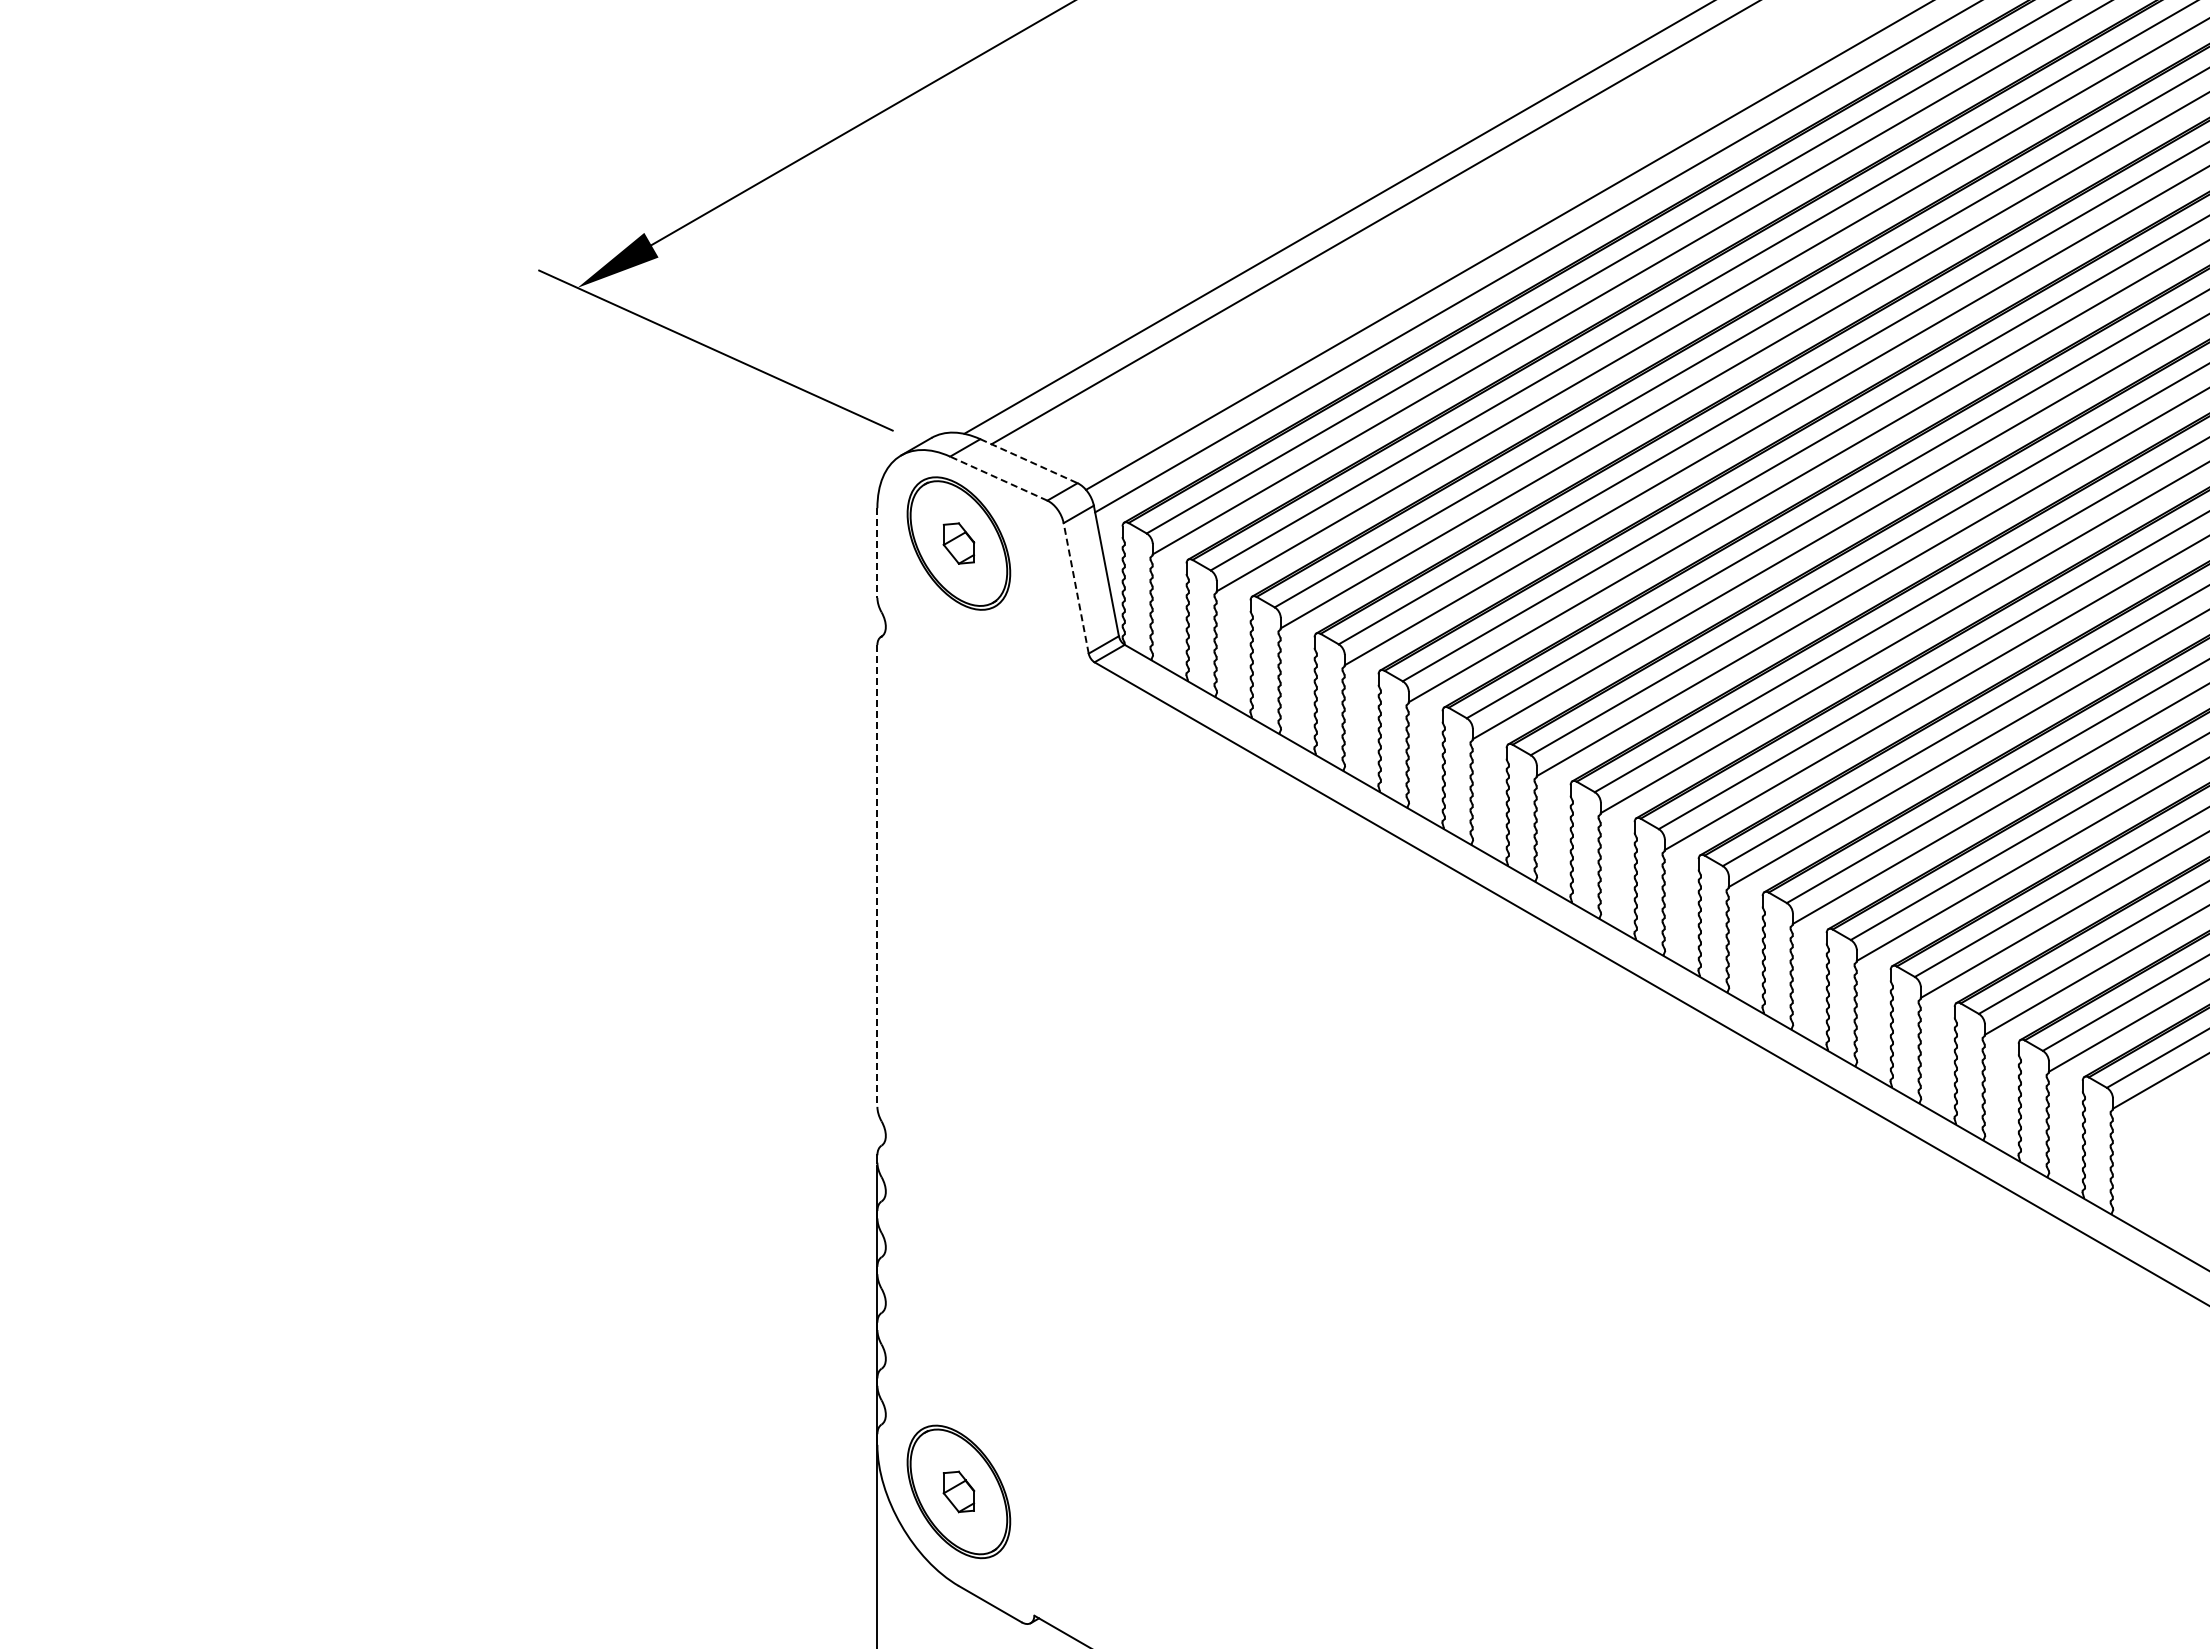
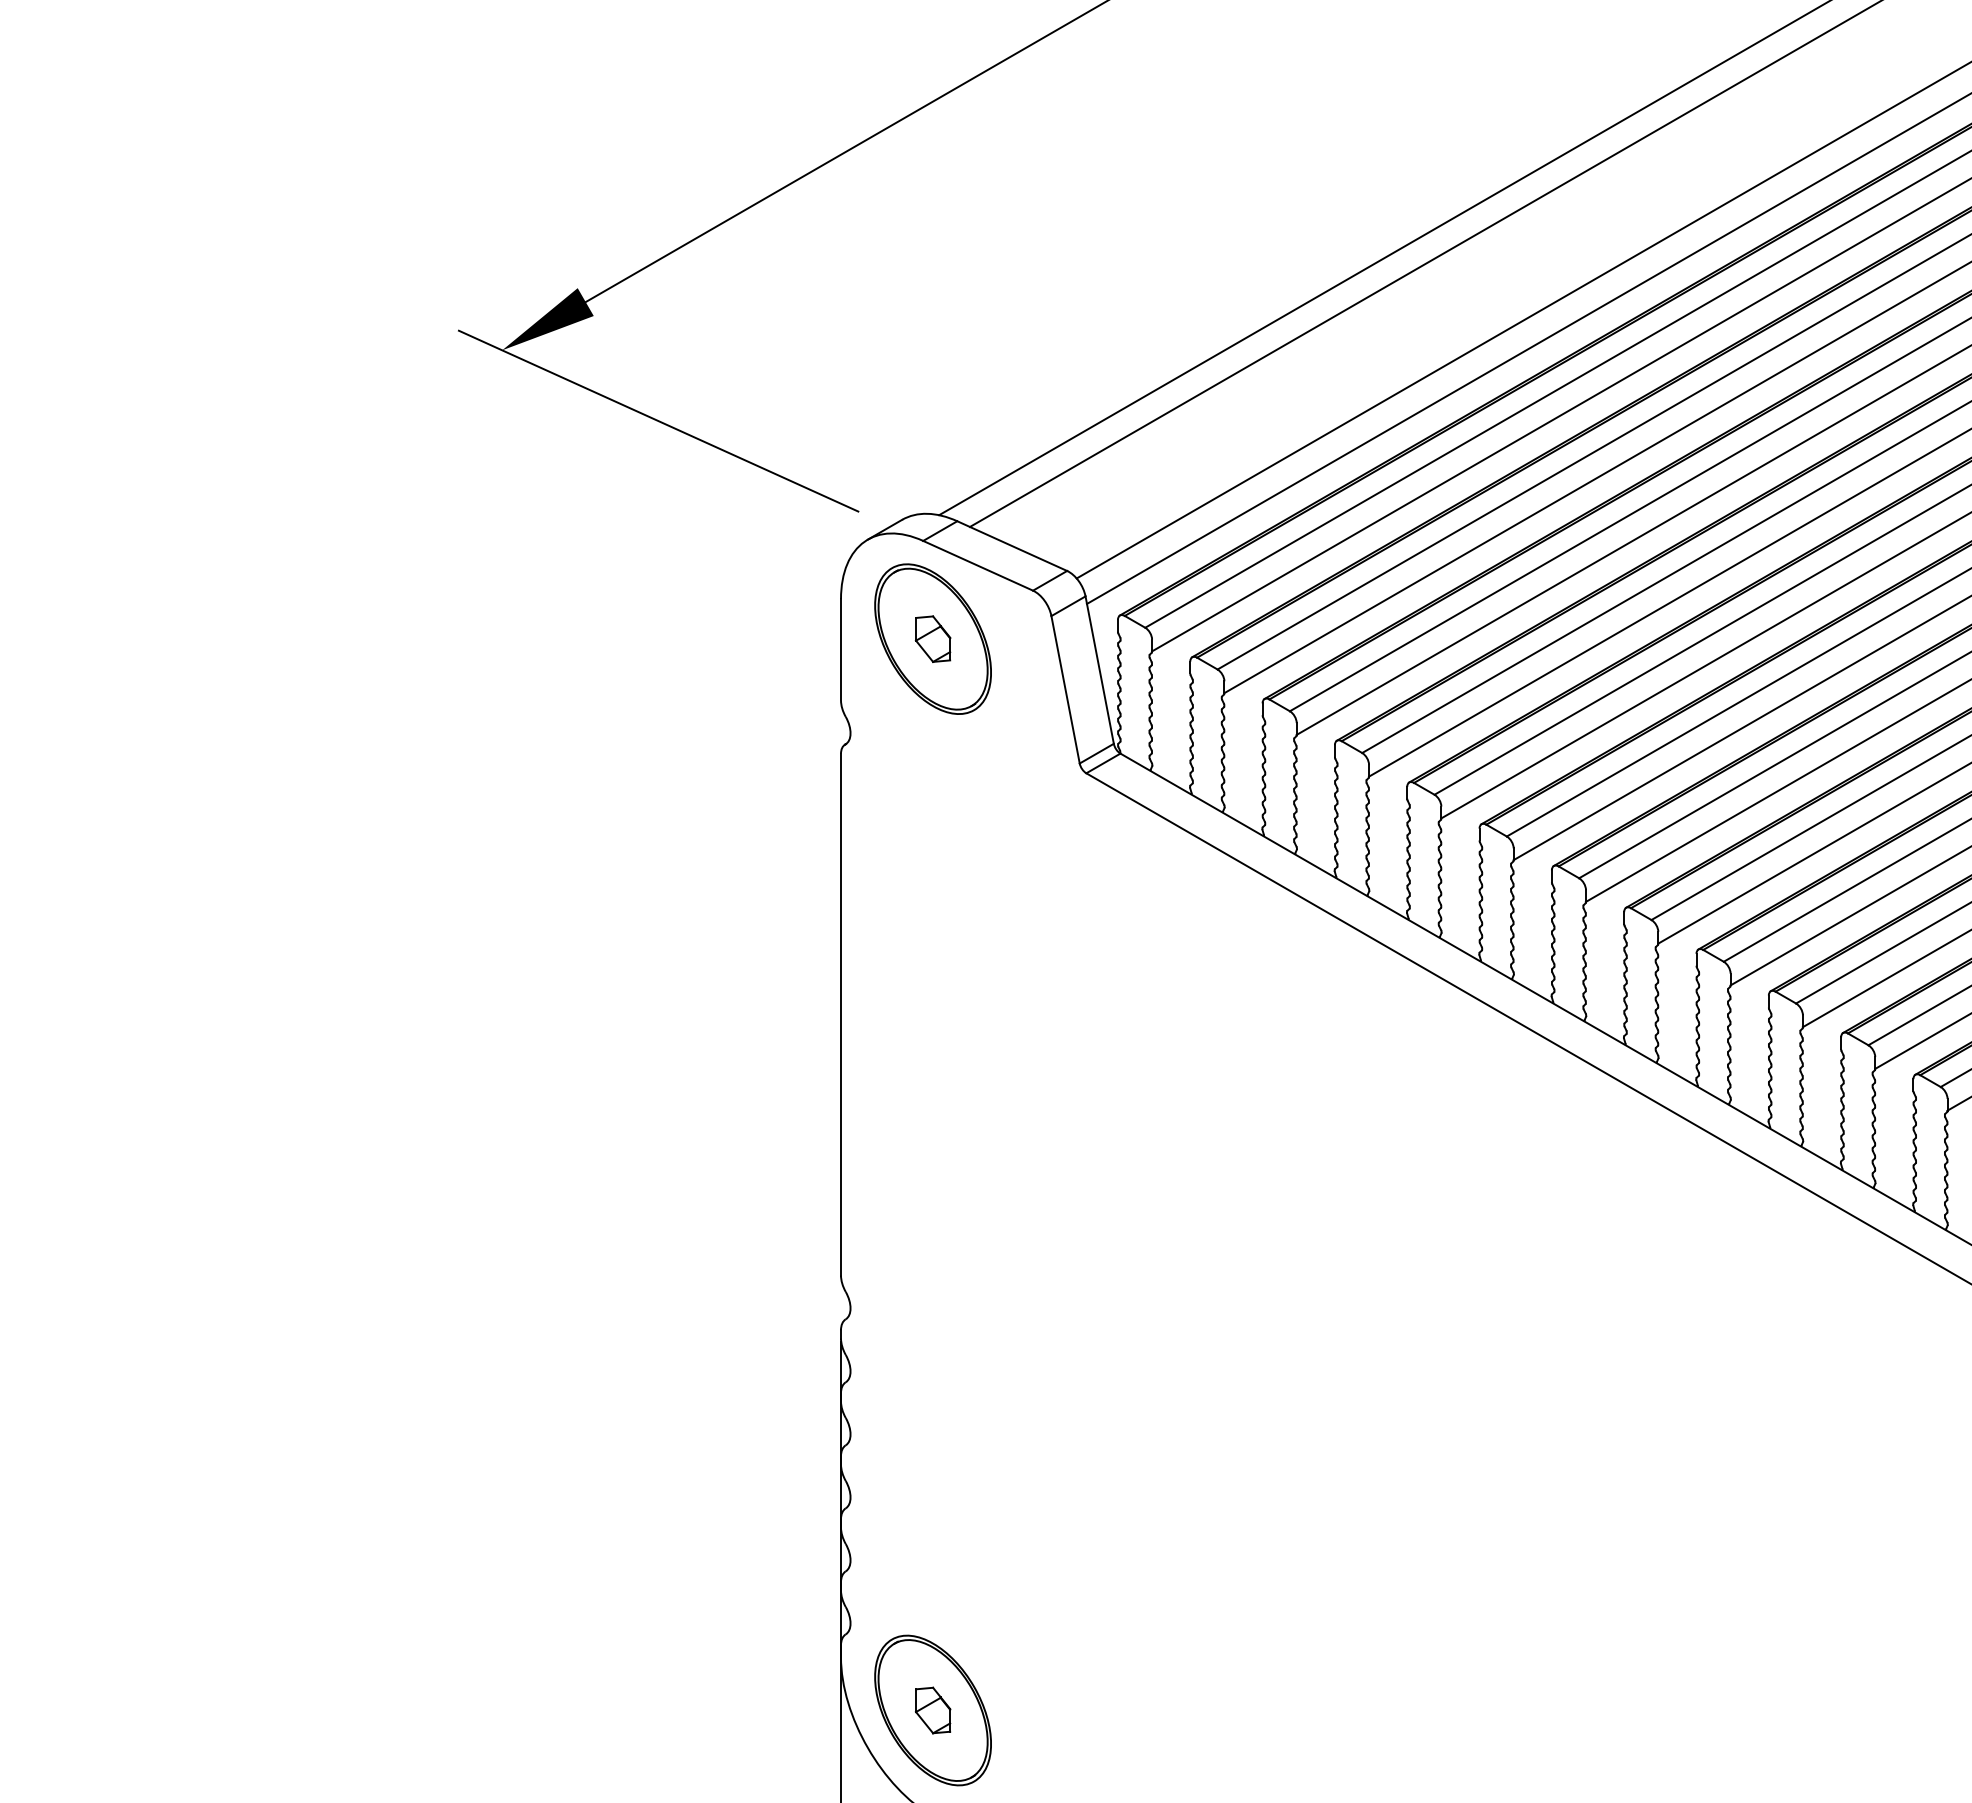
line: (1029, 461) -> (1012, 546), dashed -> solid
line: (998, 478) -> (977, 565), dashed -> solid
line: (877, 553) -> (841, 650), dashed -> solid
line: (1076, 587) -> (1065, 688), dashed -> solid
line: (877, 875) -> (841, 1014), dashed -> solid

